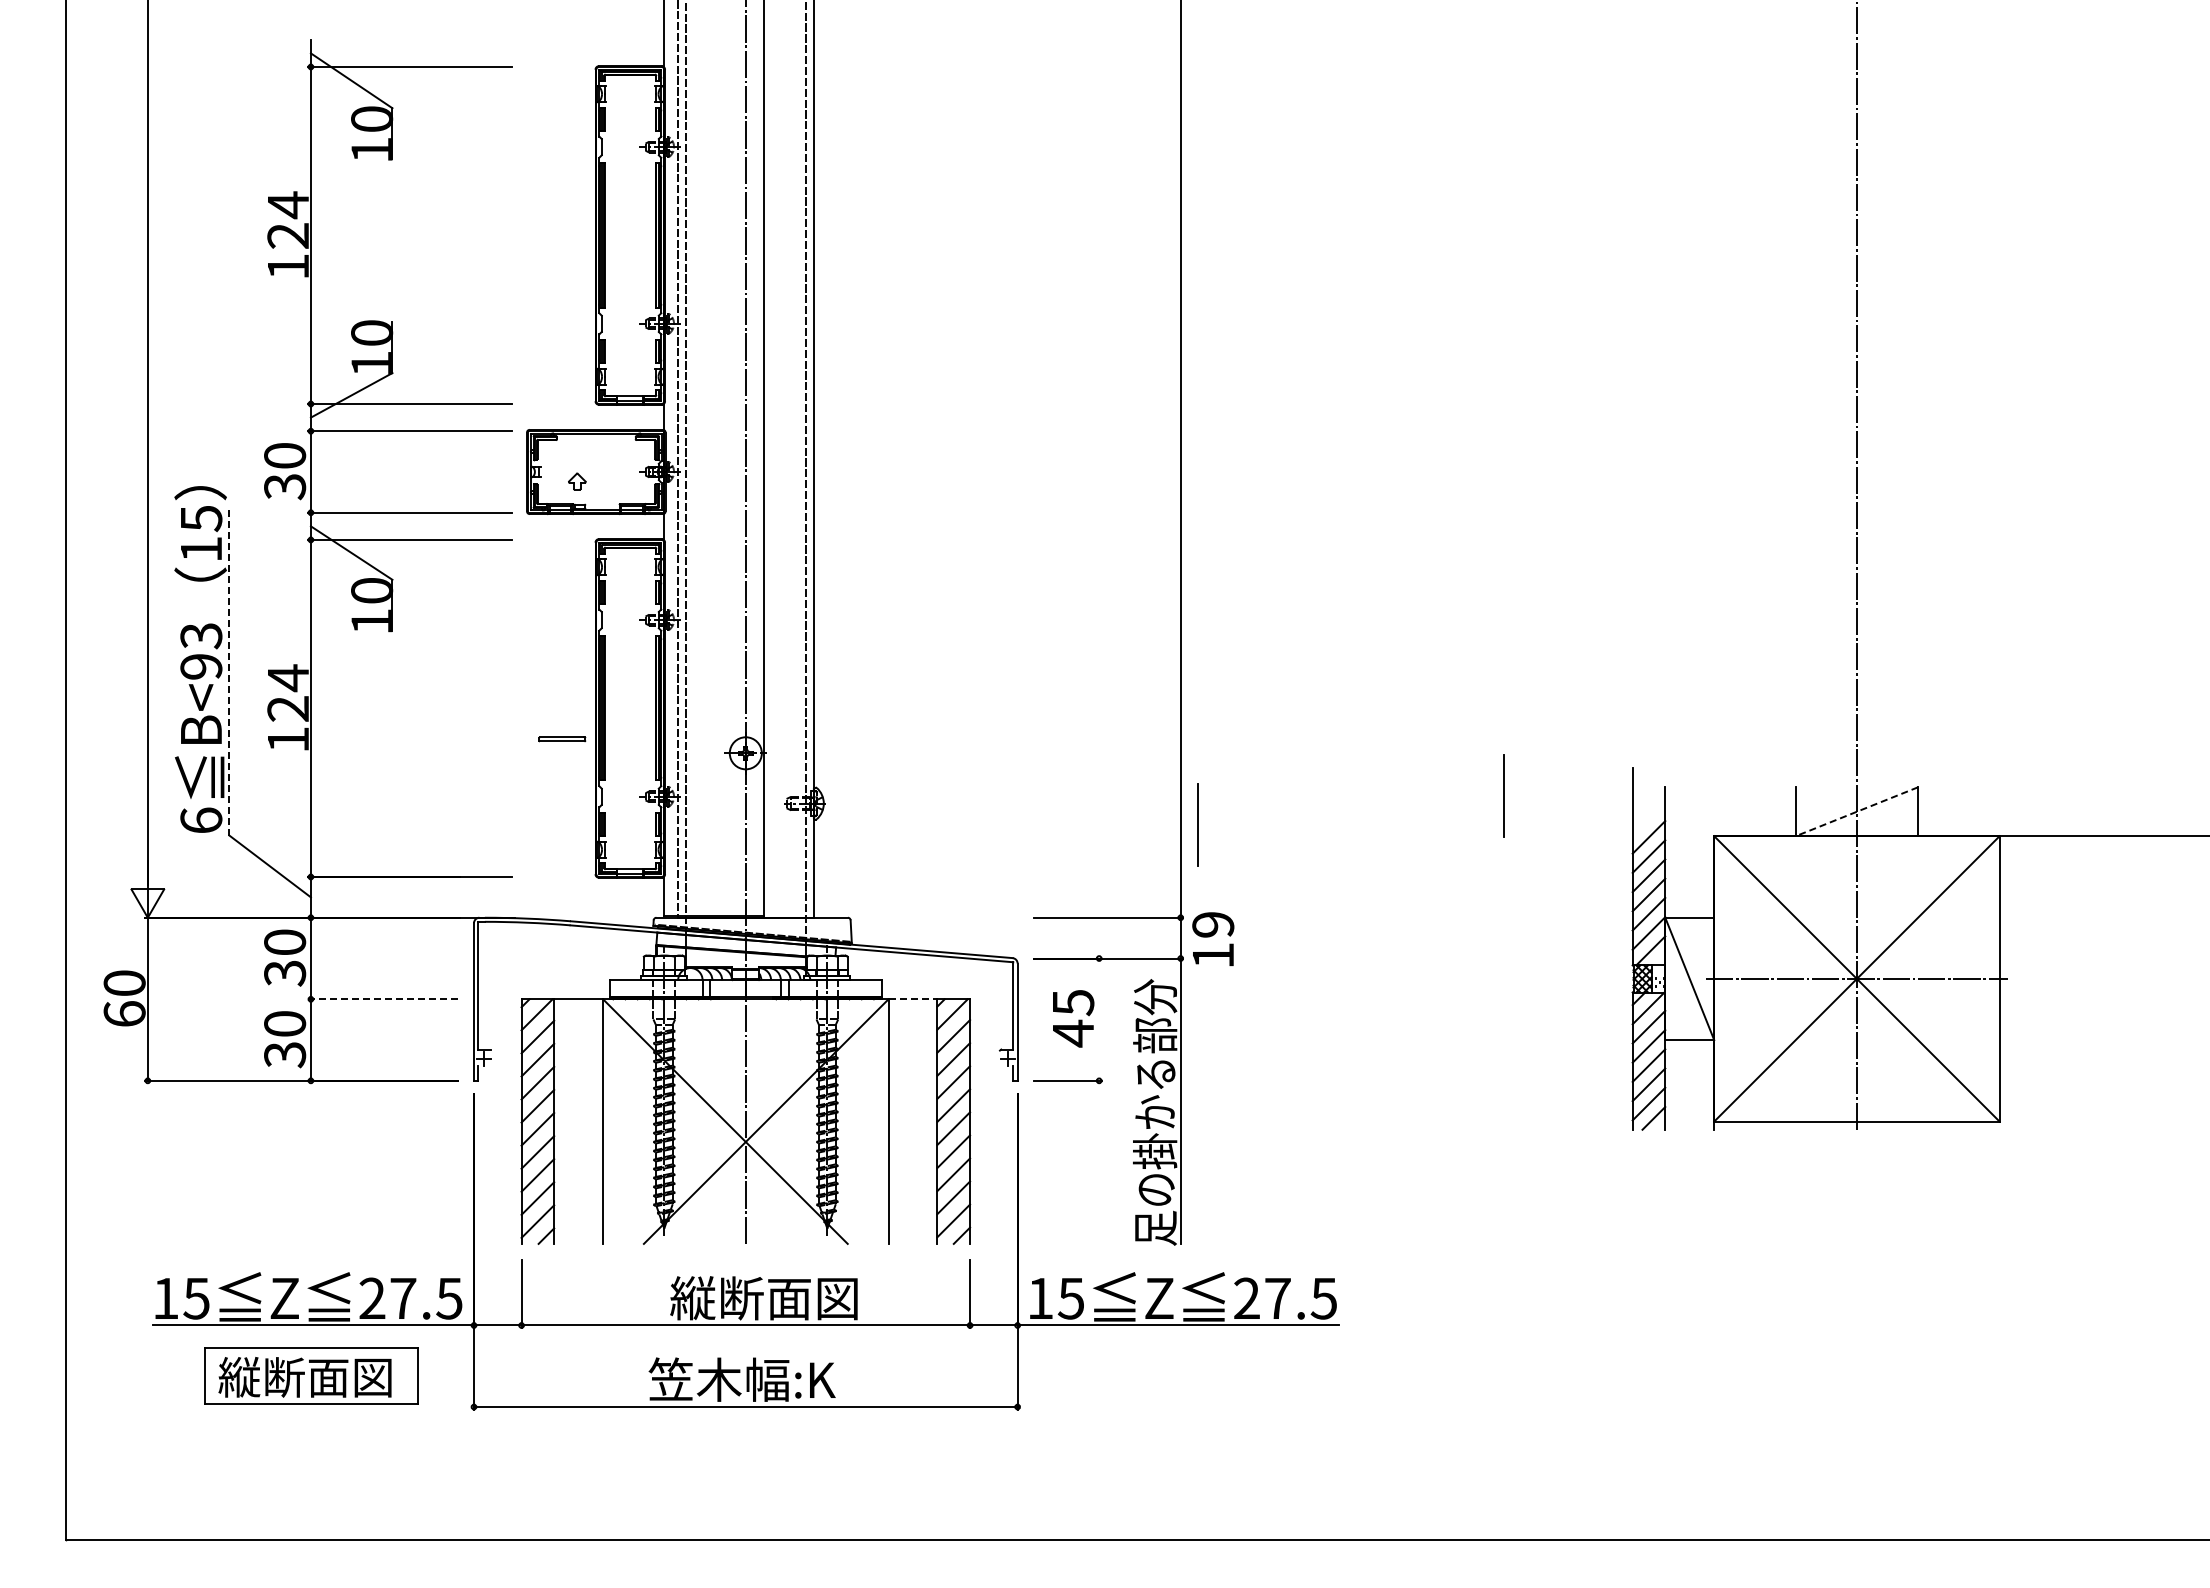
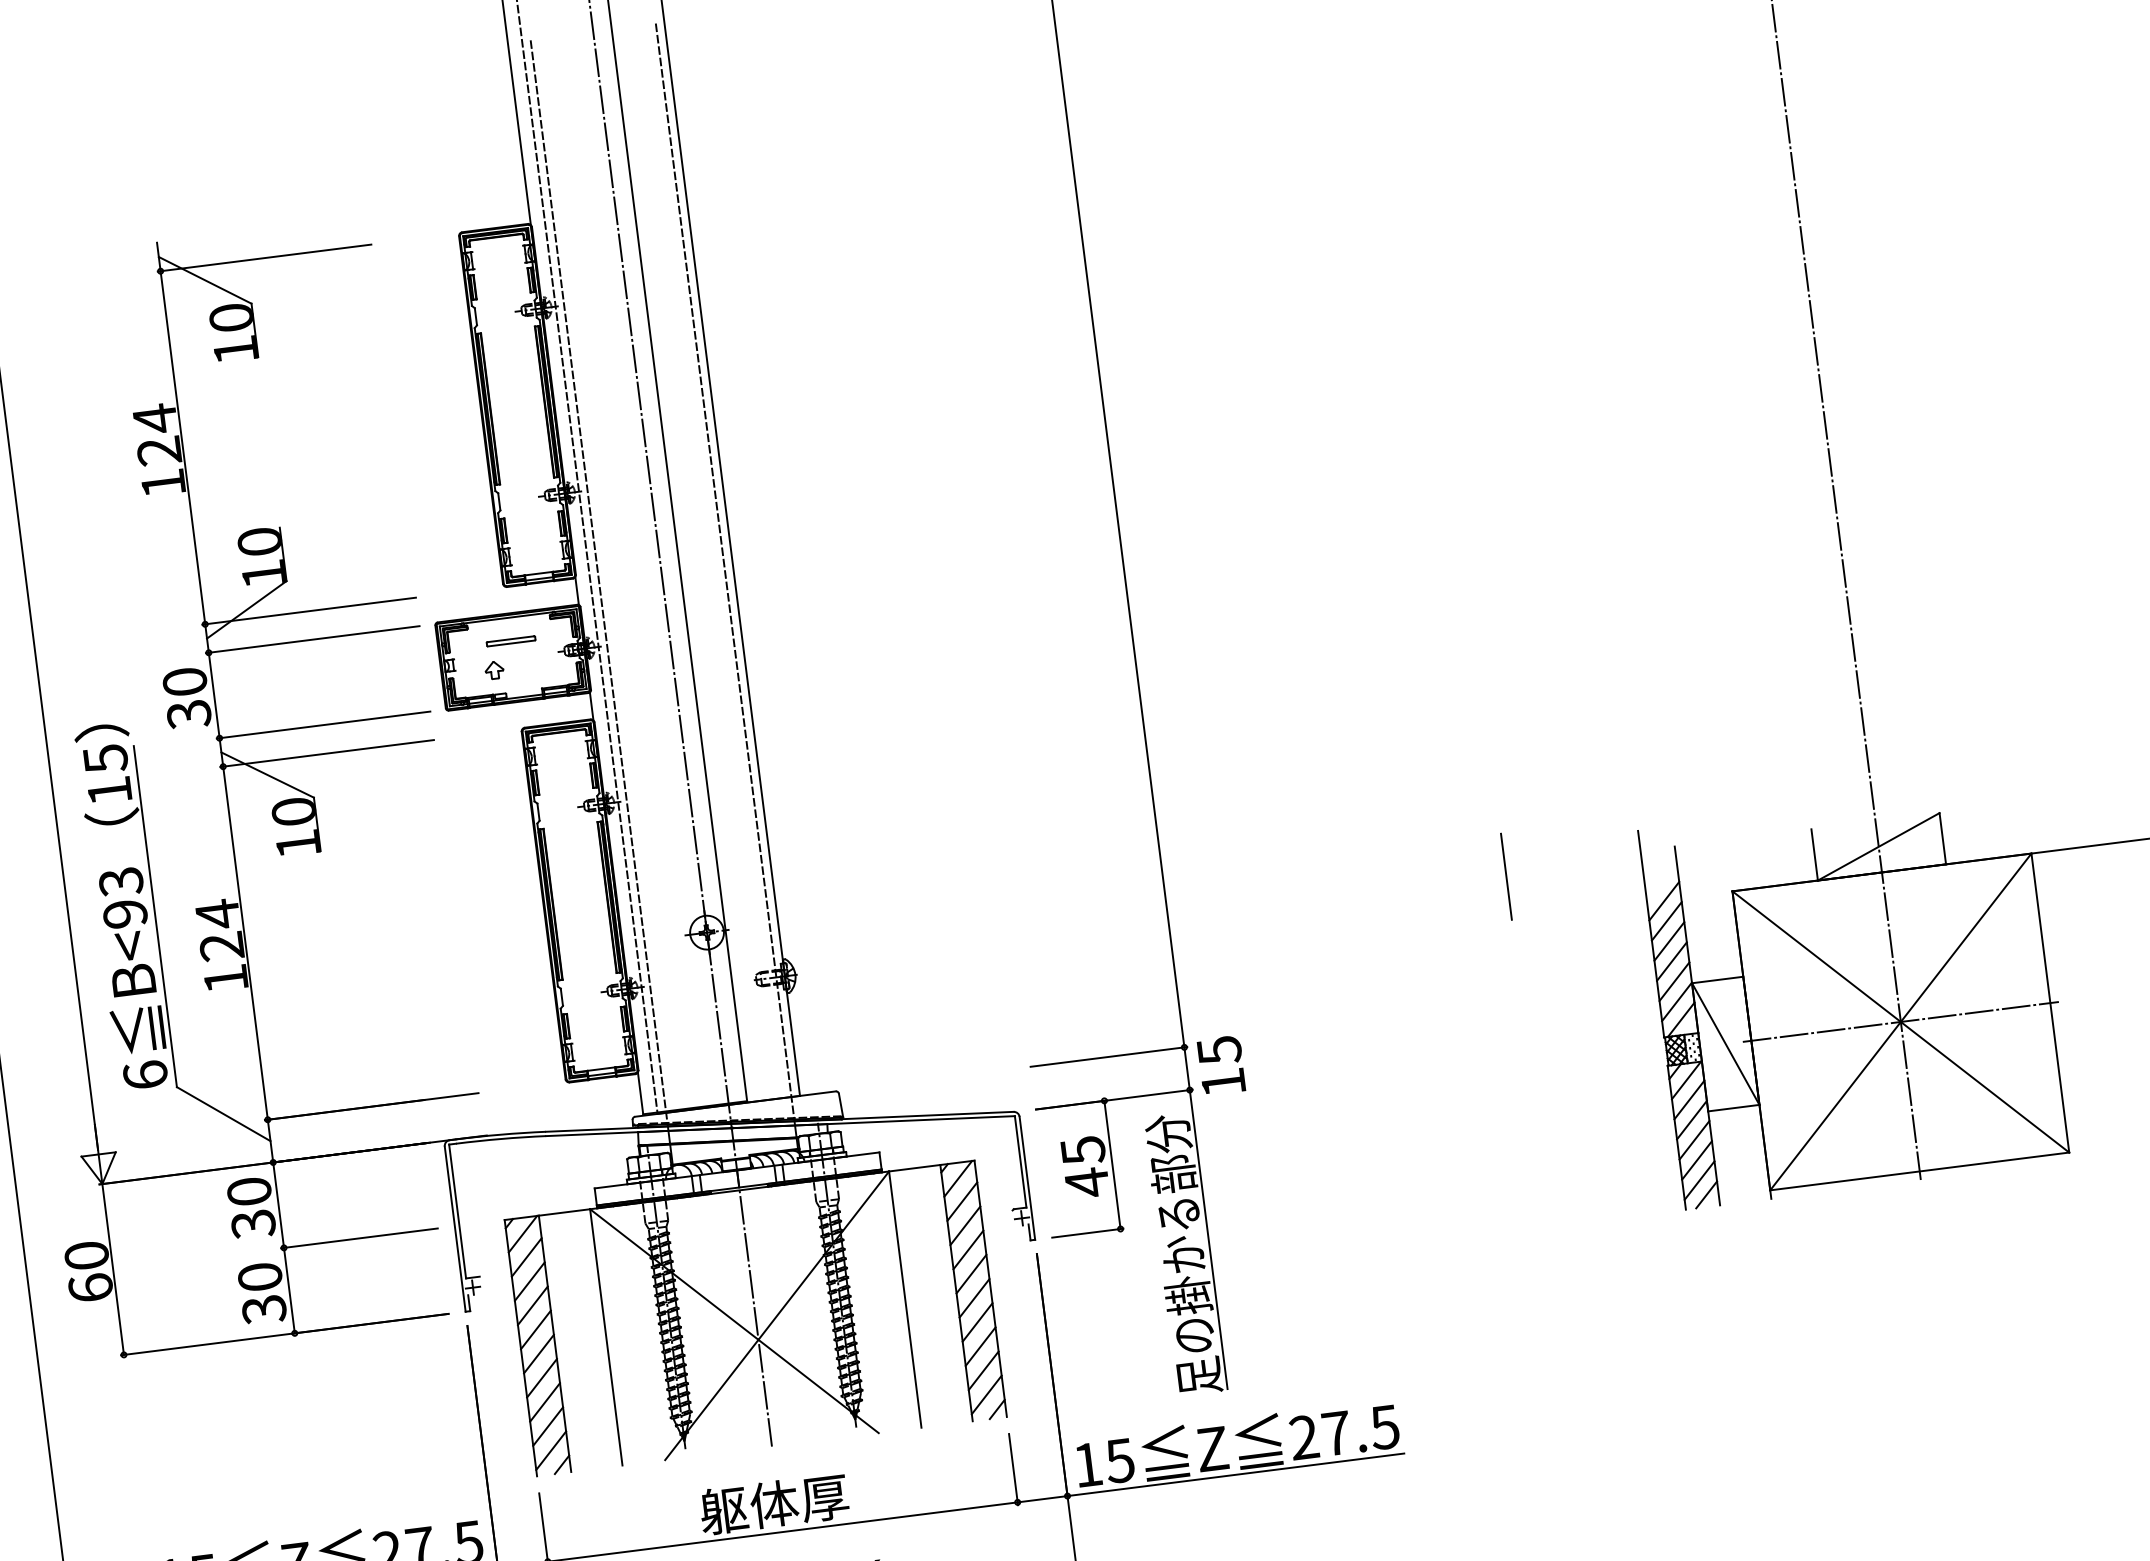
line: (229, 672) -> (155, 916), dashed -> solid
part: (562, 739) -> (511, 641), moved
line: (1856, 811) -> (1878, 846), dashed -> solid
line: (1197, 824) -> (1189, 947), removed
text: (1213, 925) -> (1219, 1051), 19 -> 15
line: (382, 999) -> (359, 1238), dashed -> solid
line: (913, 999) -> (915, 1168), dashed -> solid
line: (1099, 1019) -> (1112, 1164), added
text: (763, 1298) -> (797, 1501), 縦断面図 -> 躯体厚

